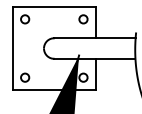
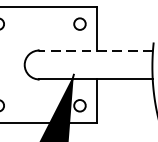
line: (94, 38) -> (95, 50), solid -> dashed

